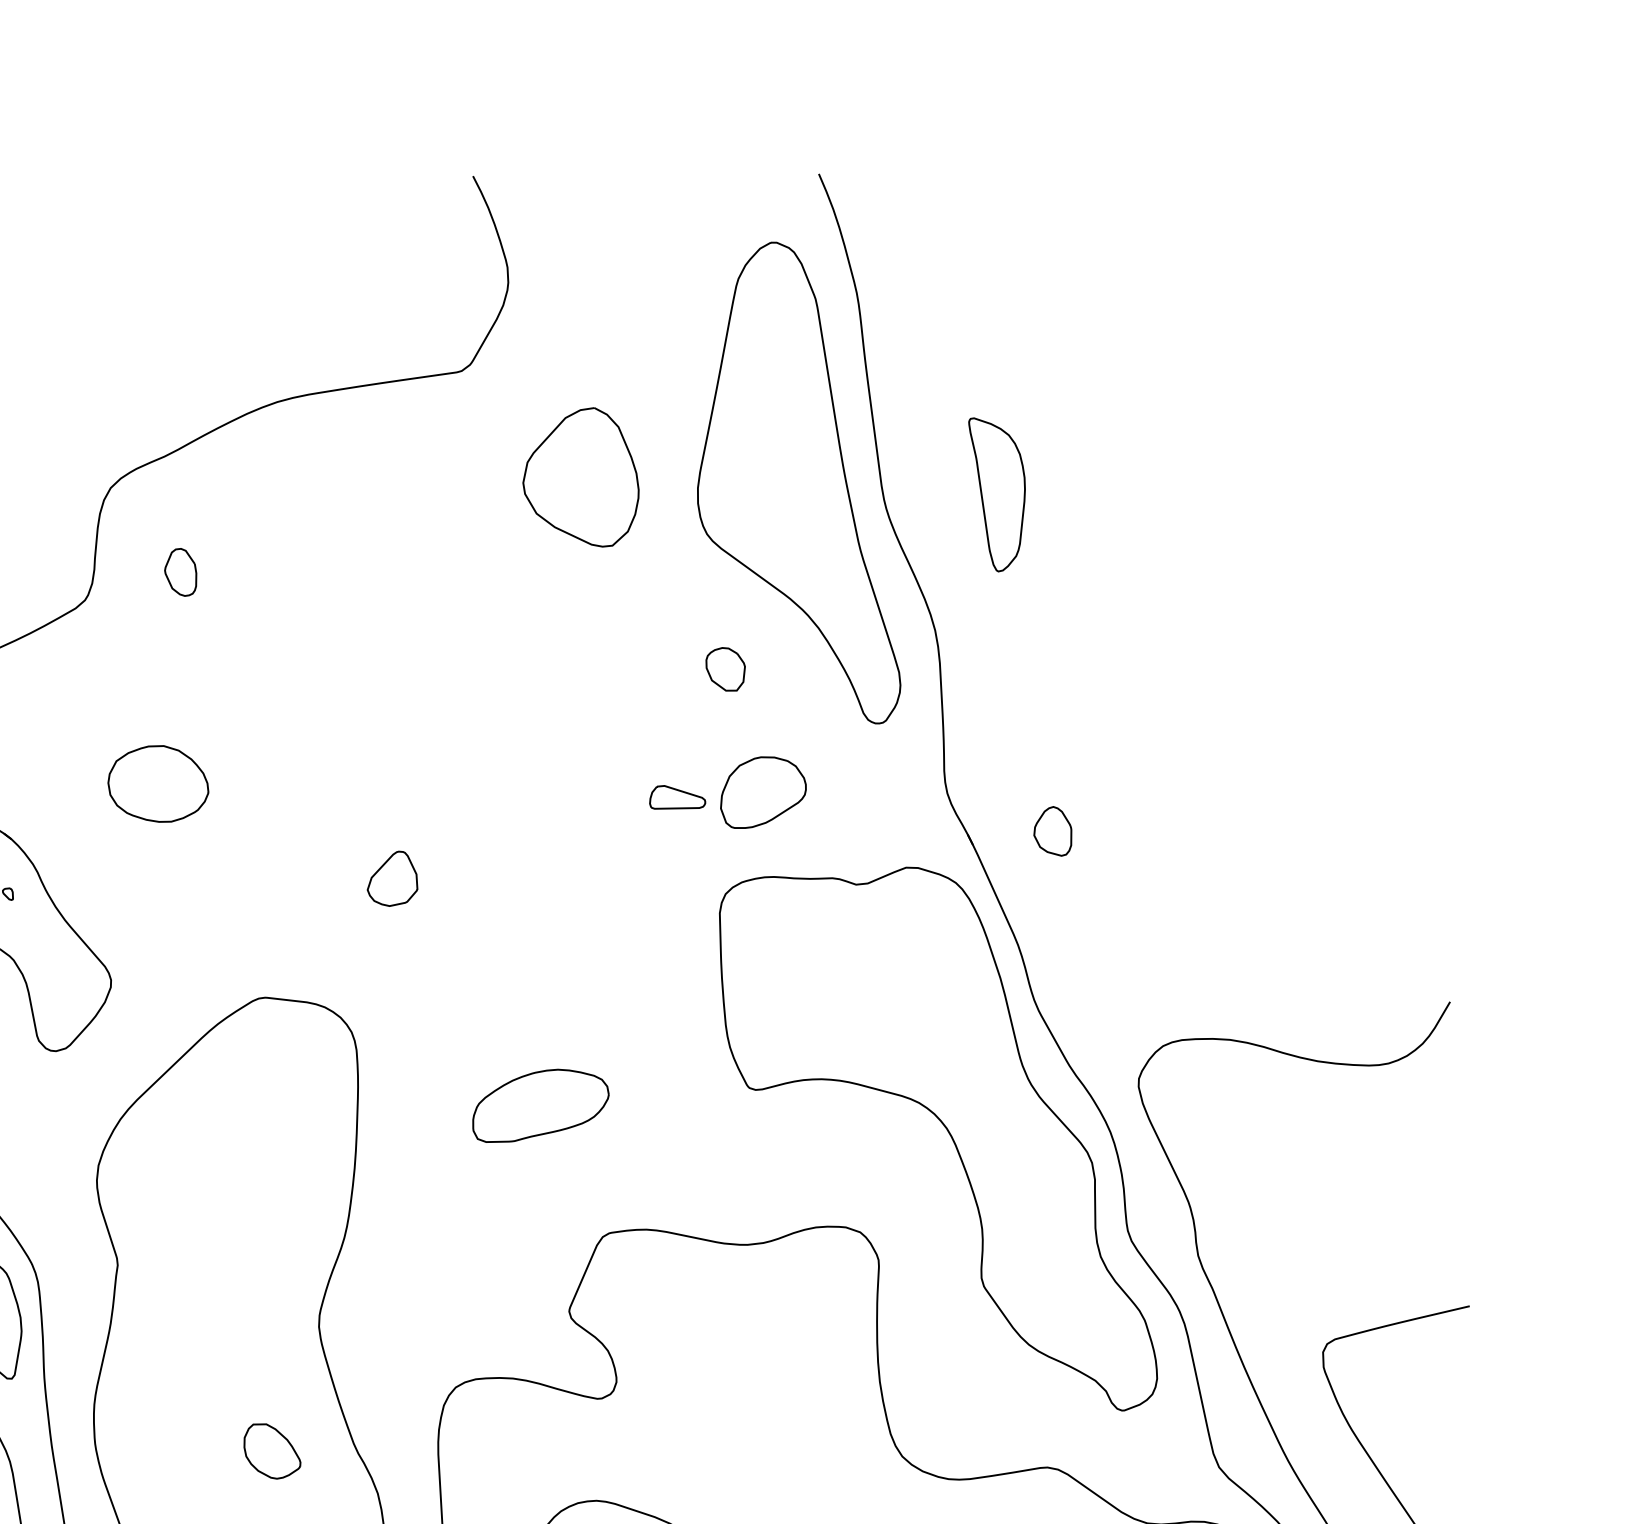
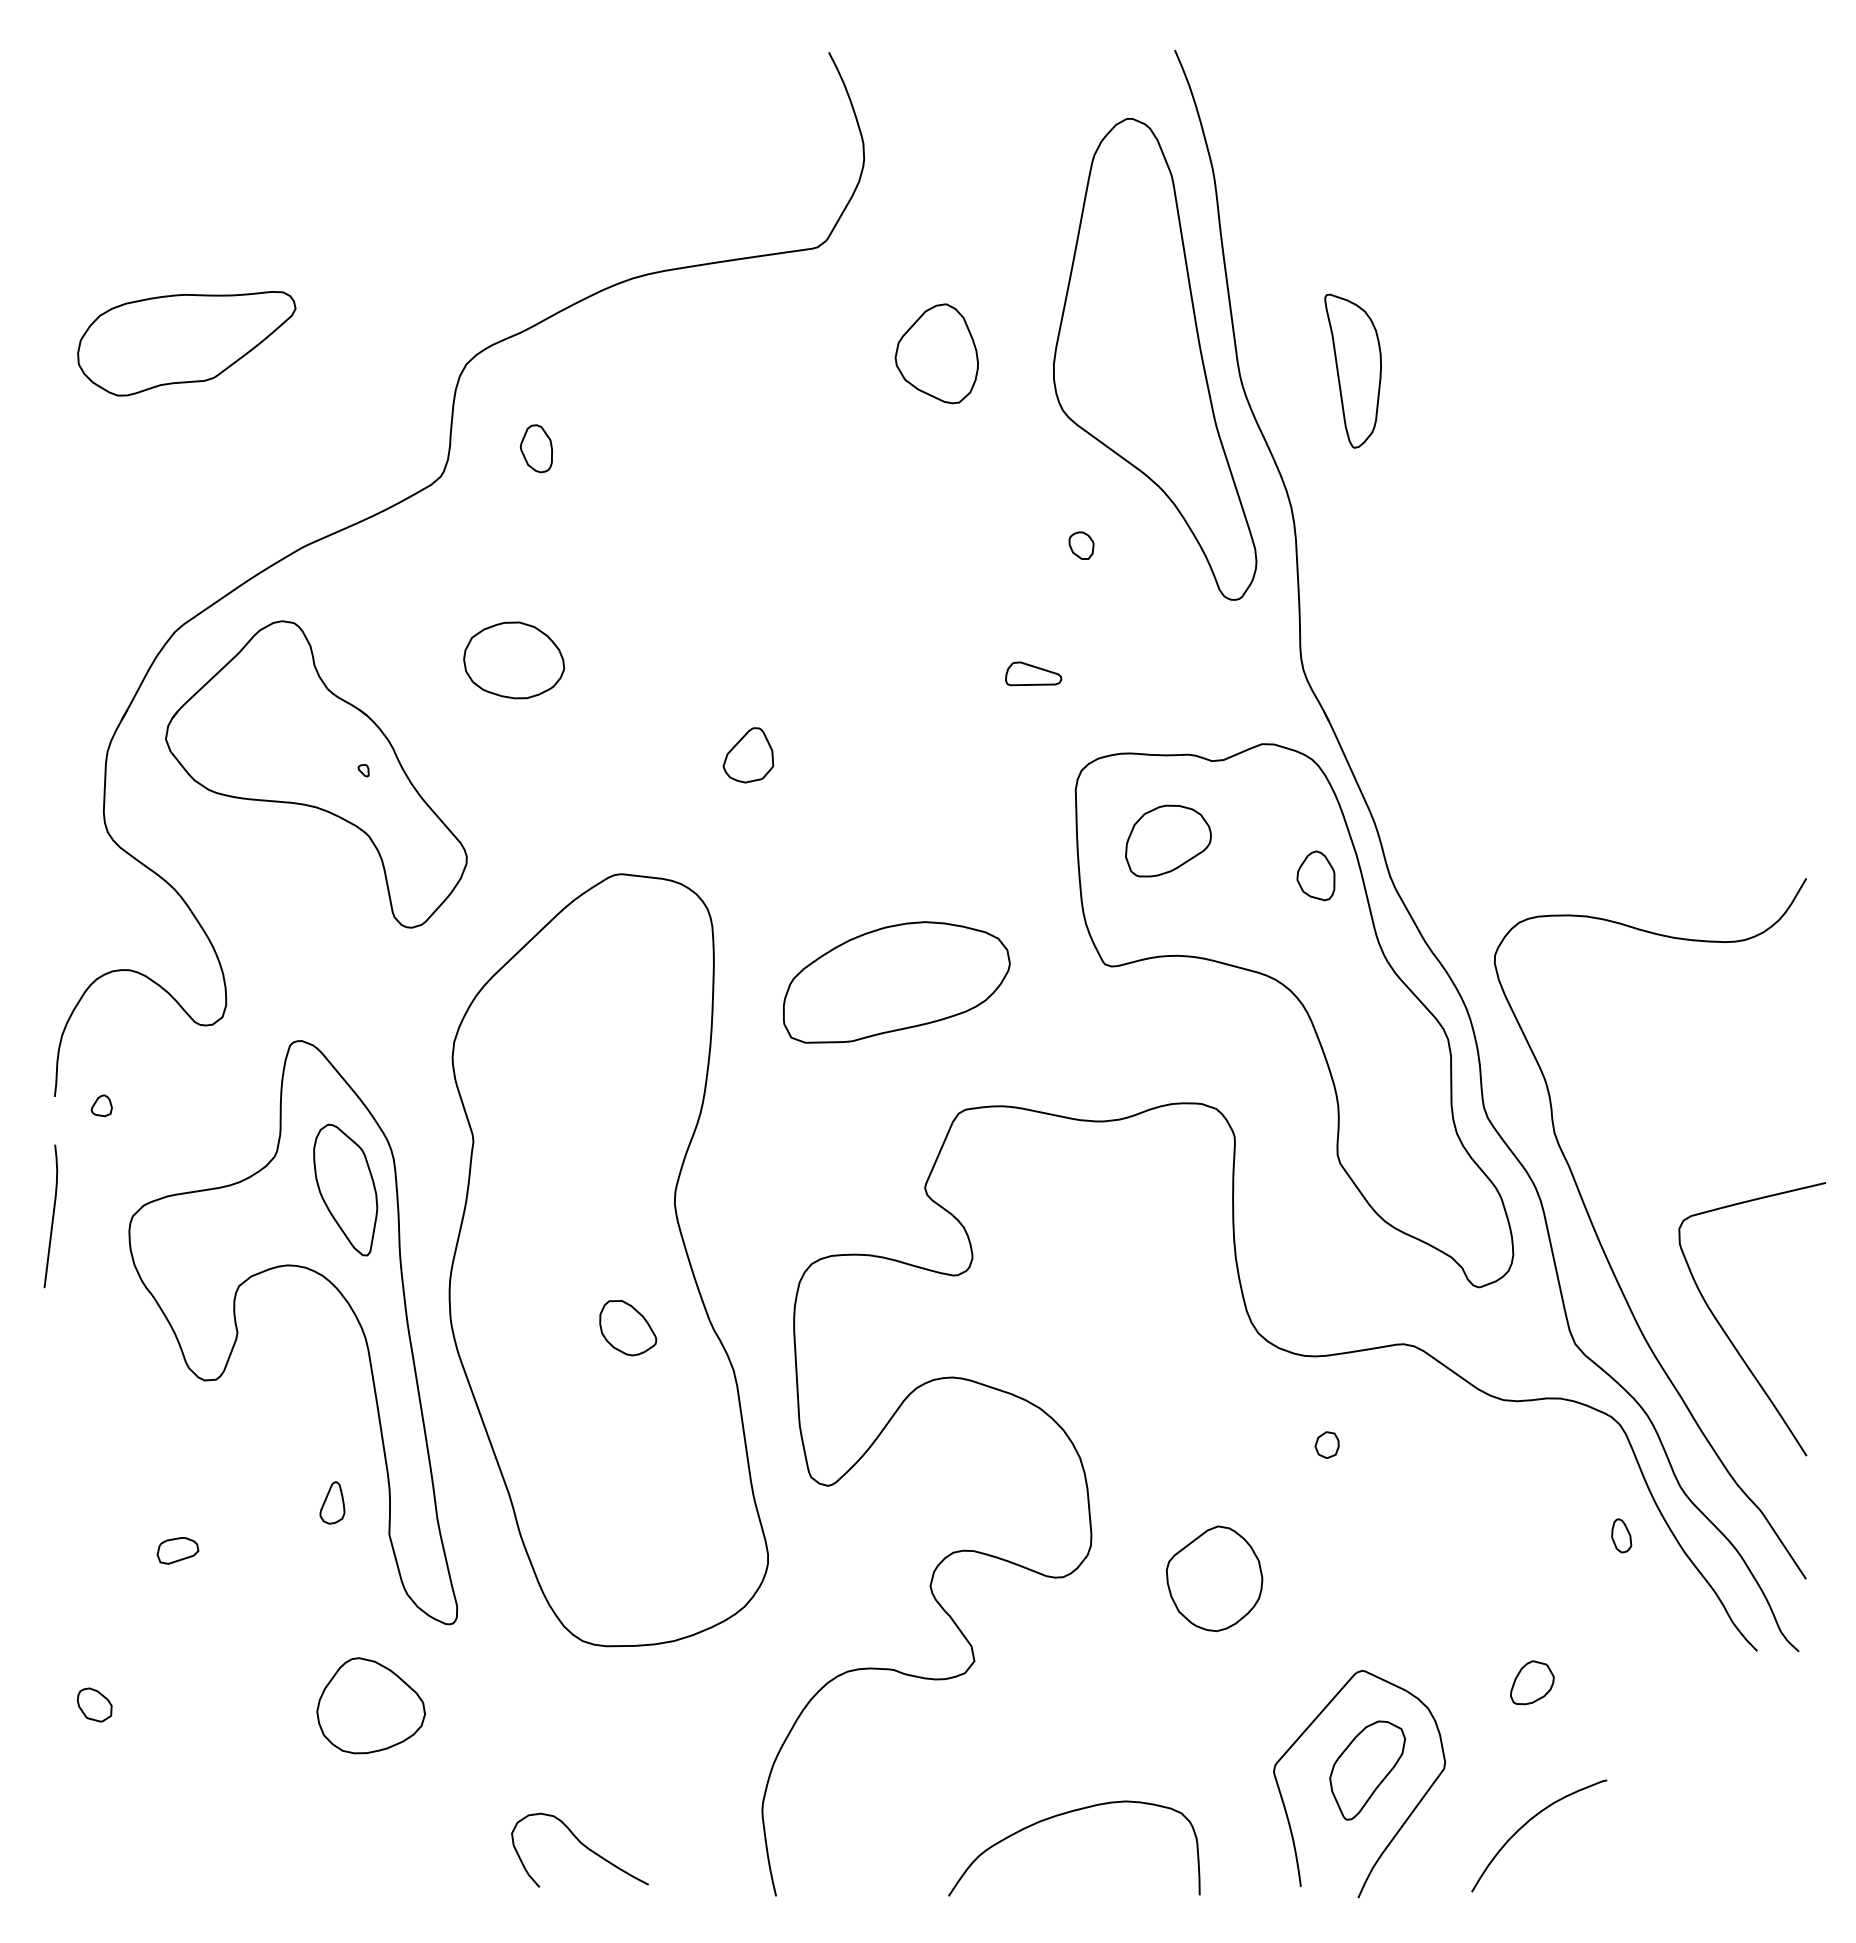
part: (580, 477) -> (936, 353), size x0.71
part: (725, 669) -> (1081, 545), size x0.62
part: (763, 792) -> (1168, 840), moved
part: (1052, 831) -> (1315, 875), moved
part: (540, 1105) -> (896, 982), size x1.67

